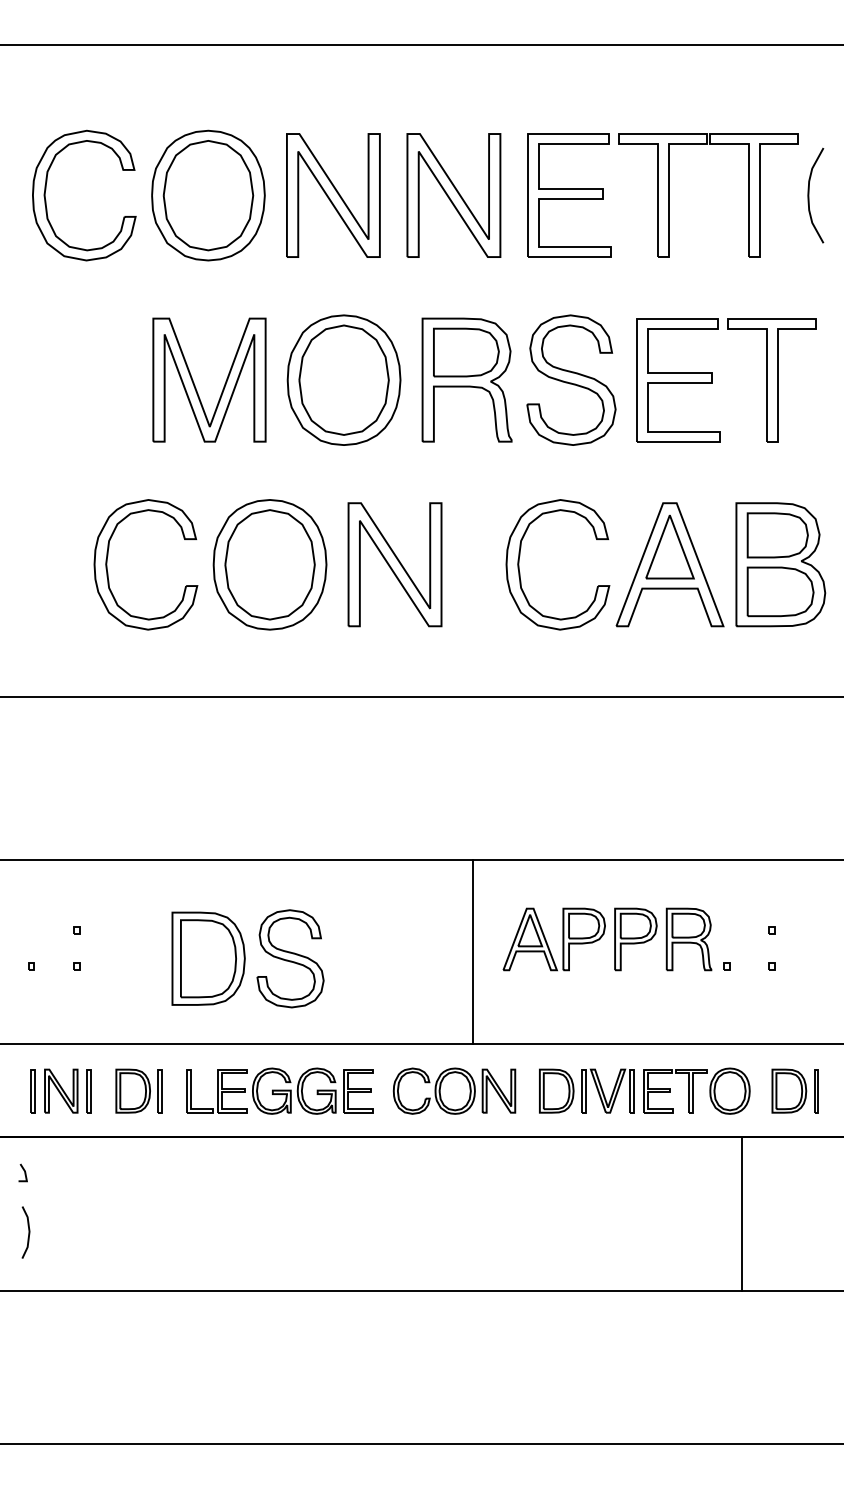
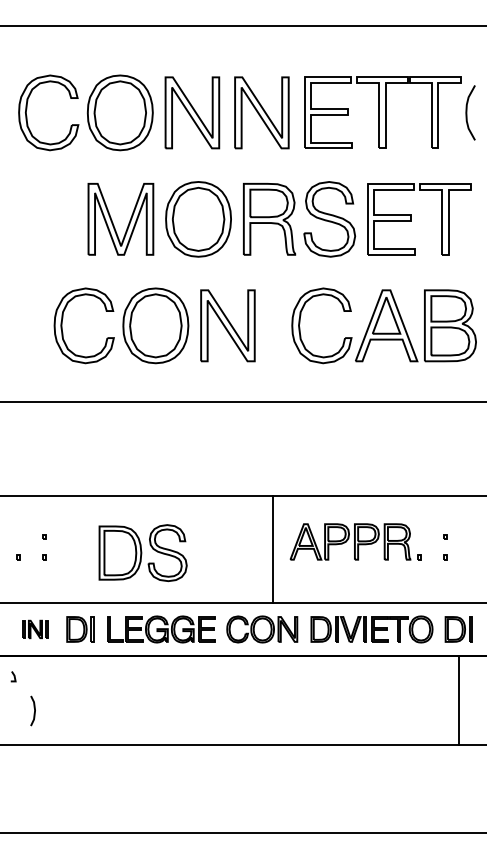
part: (61, 1091) -> (35, 629), size x0.7
line: (742, 1212) -> (459, 699), moved
line: (28, 1231) -> (34, 710), moved

